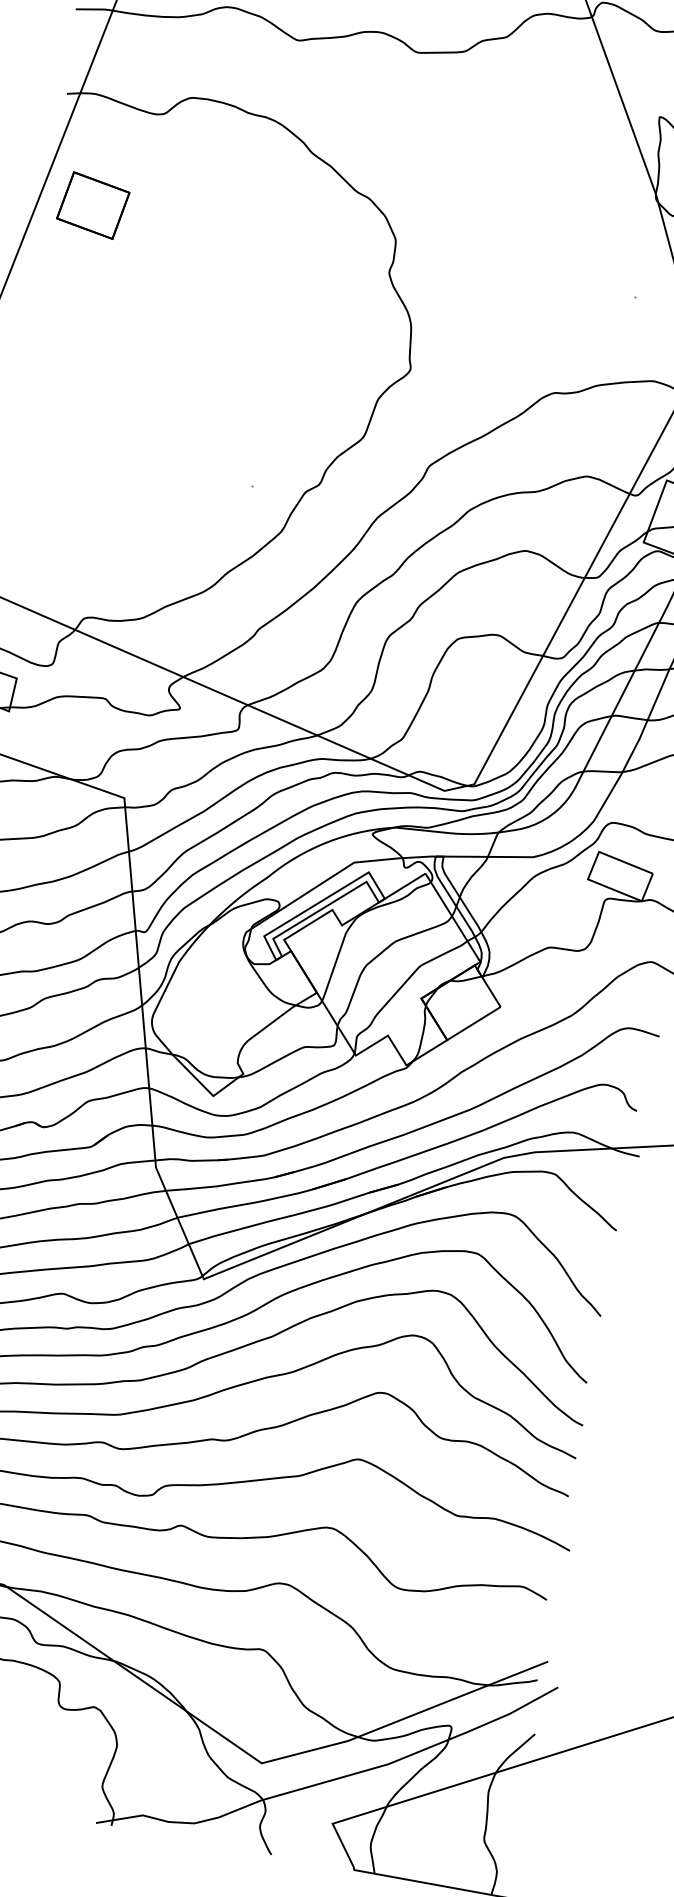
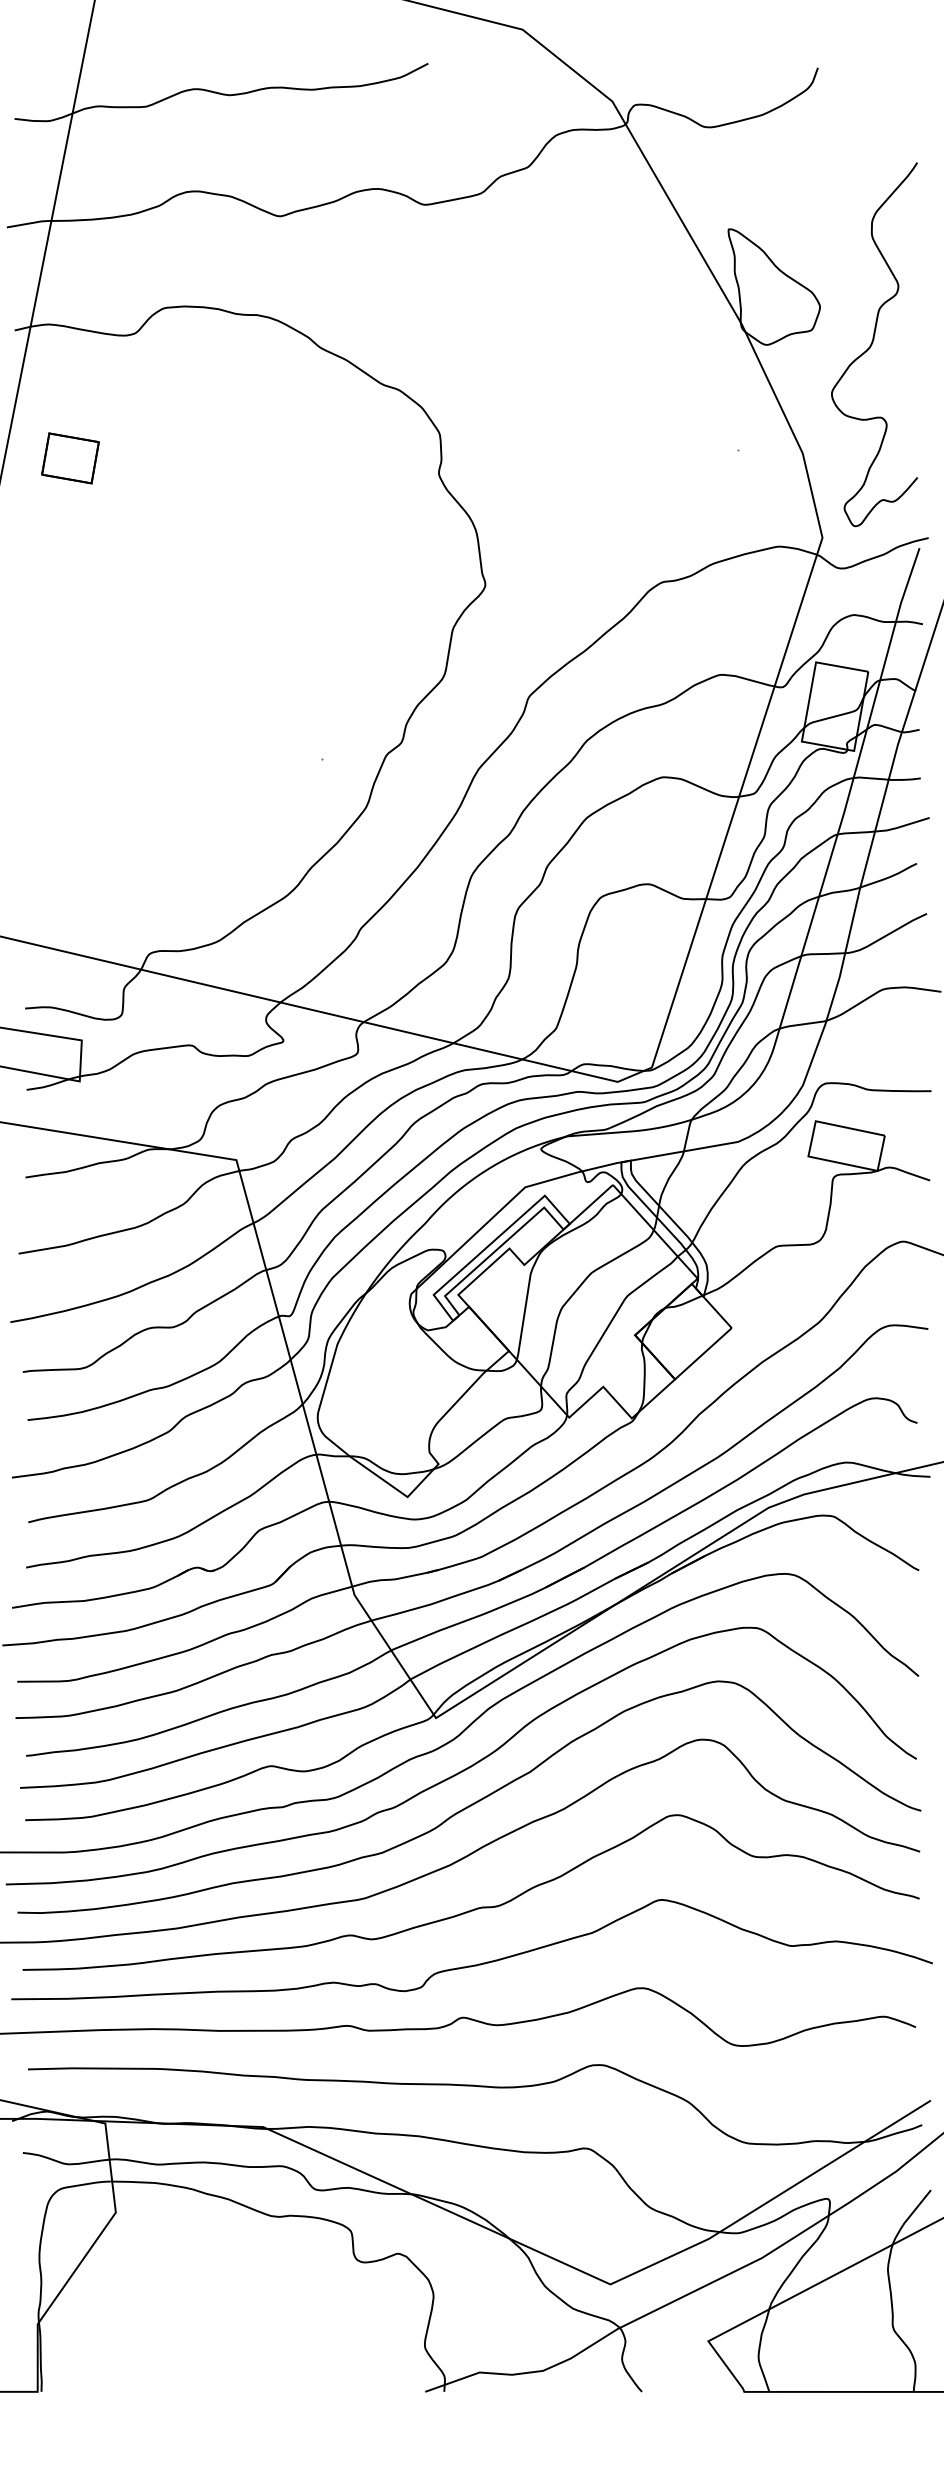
part: (93, 205) -> (70, 458), size x0.7

